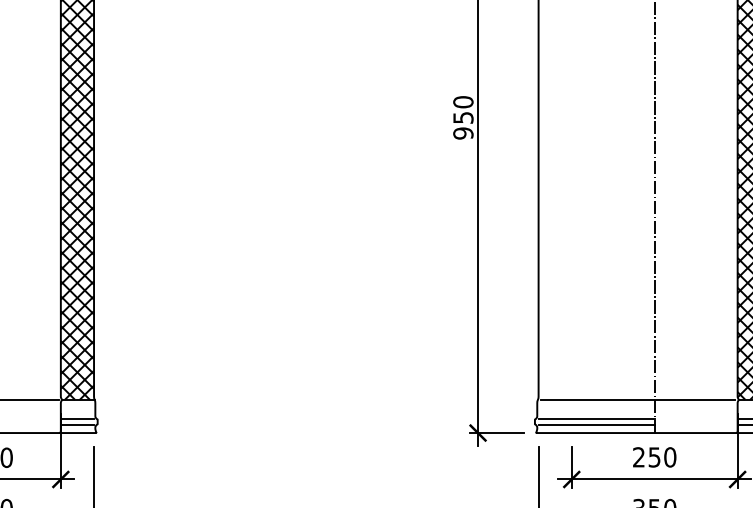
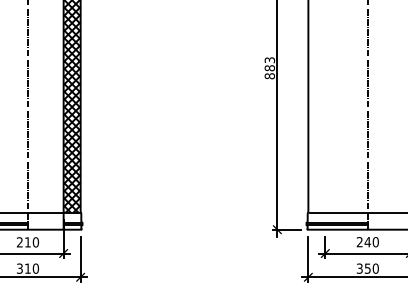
text: (462, 118) -> (269, 68), 950 -> 883
text: (654, 458) -> (367, 242), 250 -> 240

